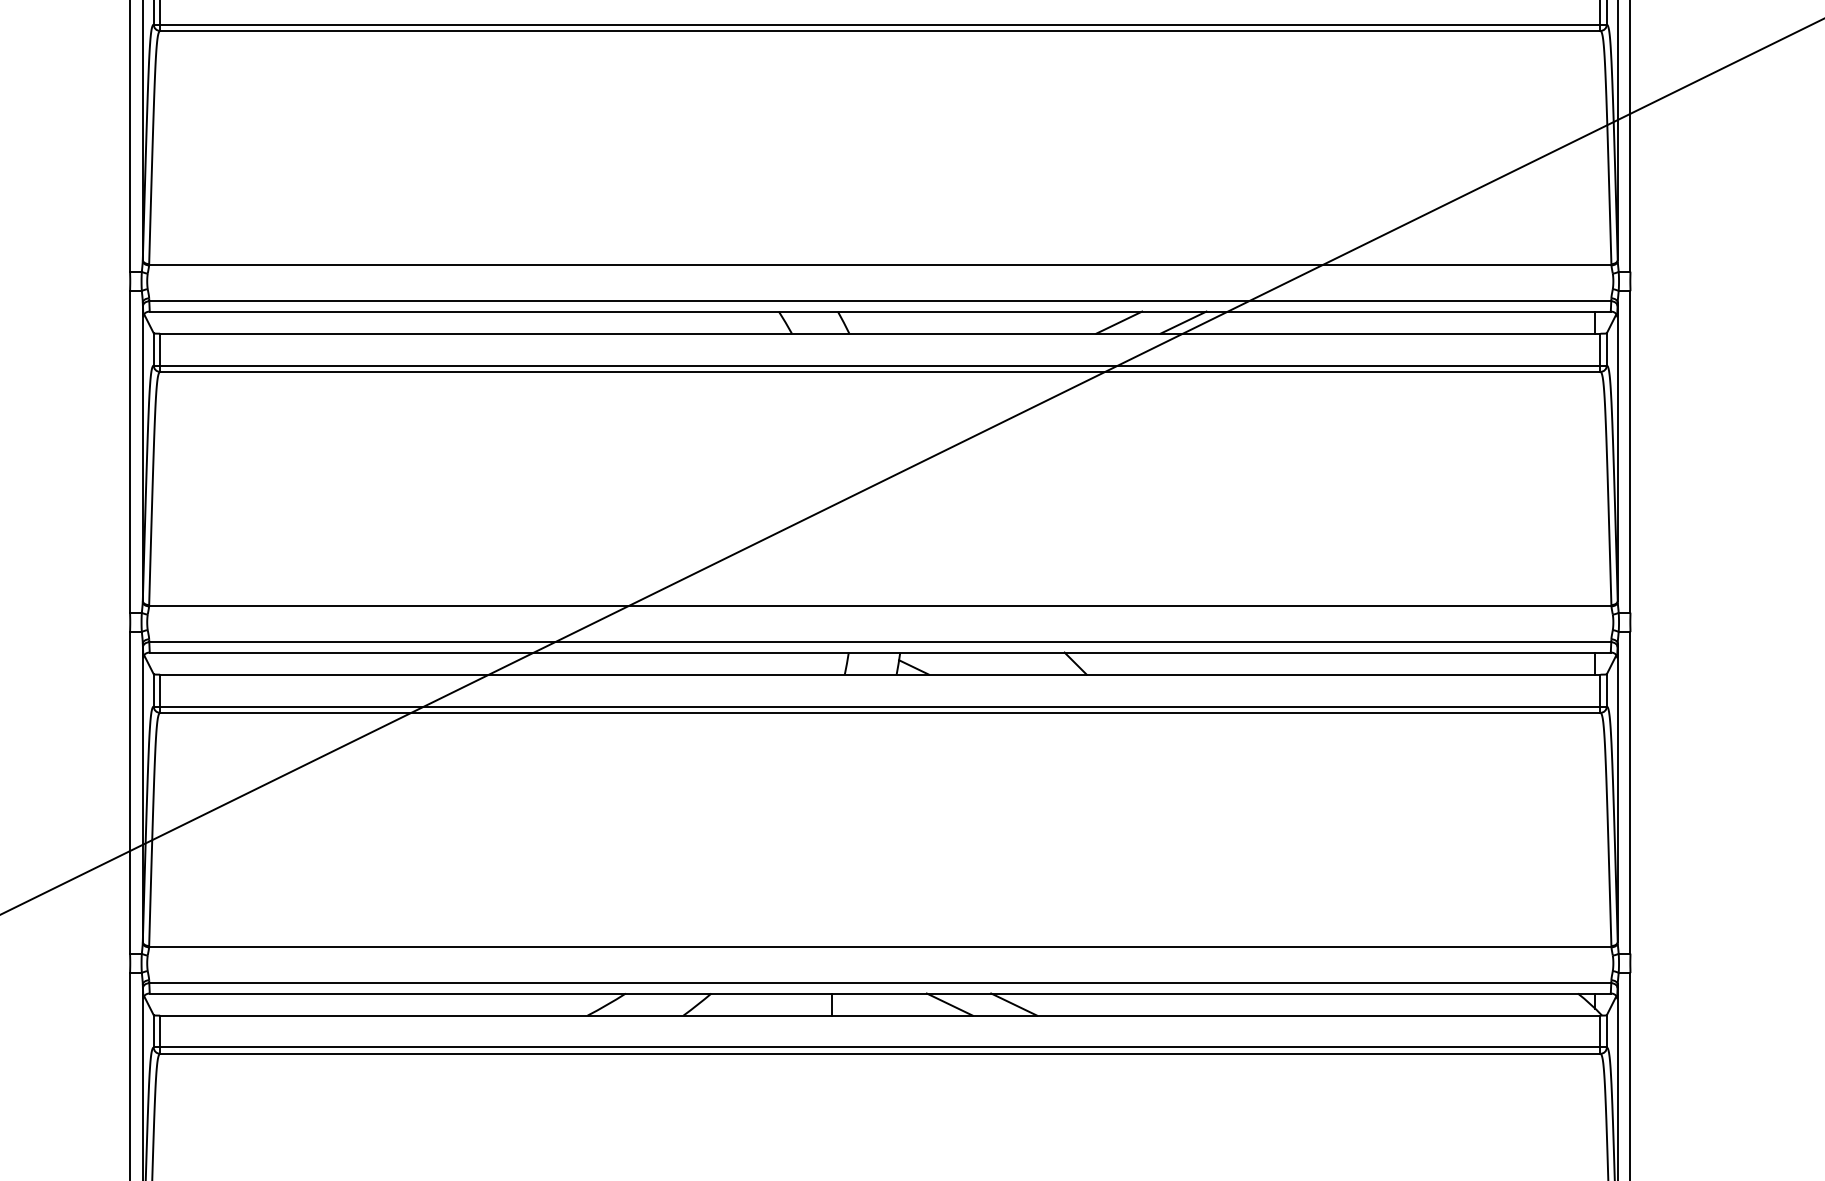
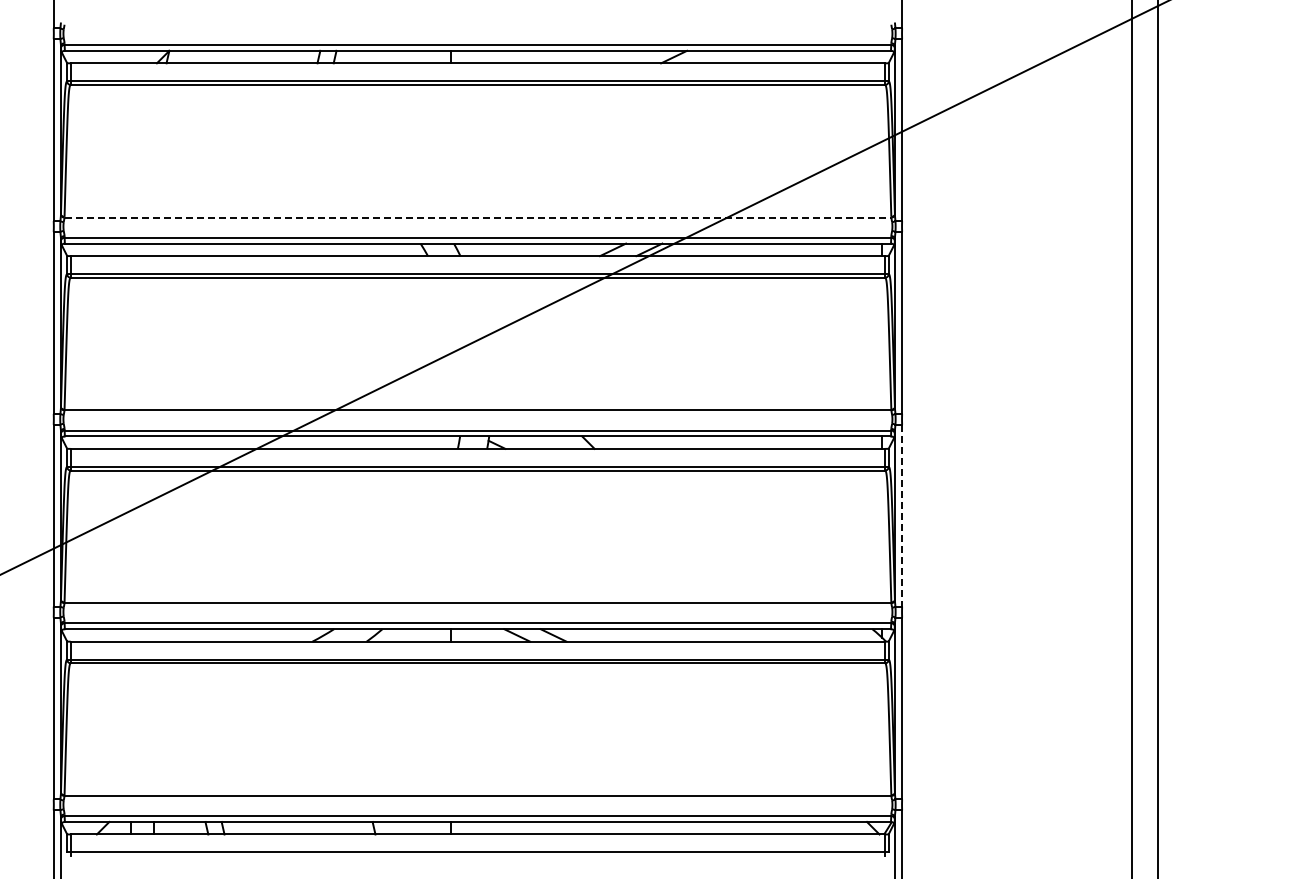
line: (881, 265) -> (478, 217), solid -> dashed
line: (1631, 792) -> (902, 515), solid -> dashed

